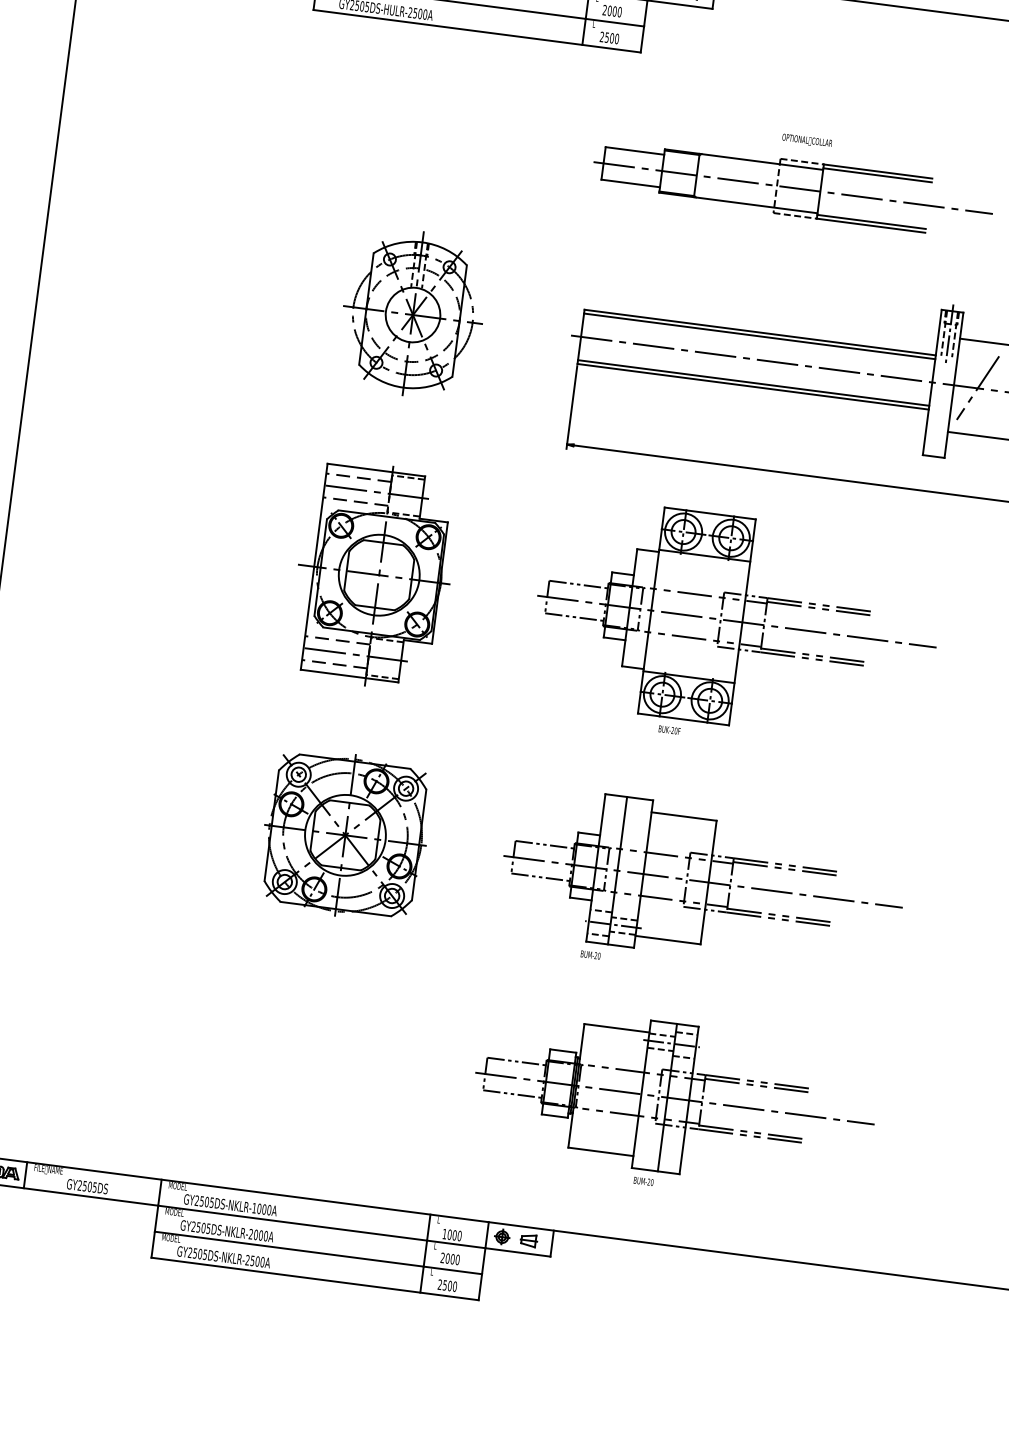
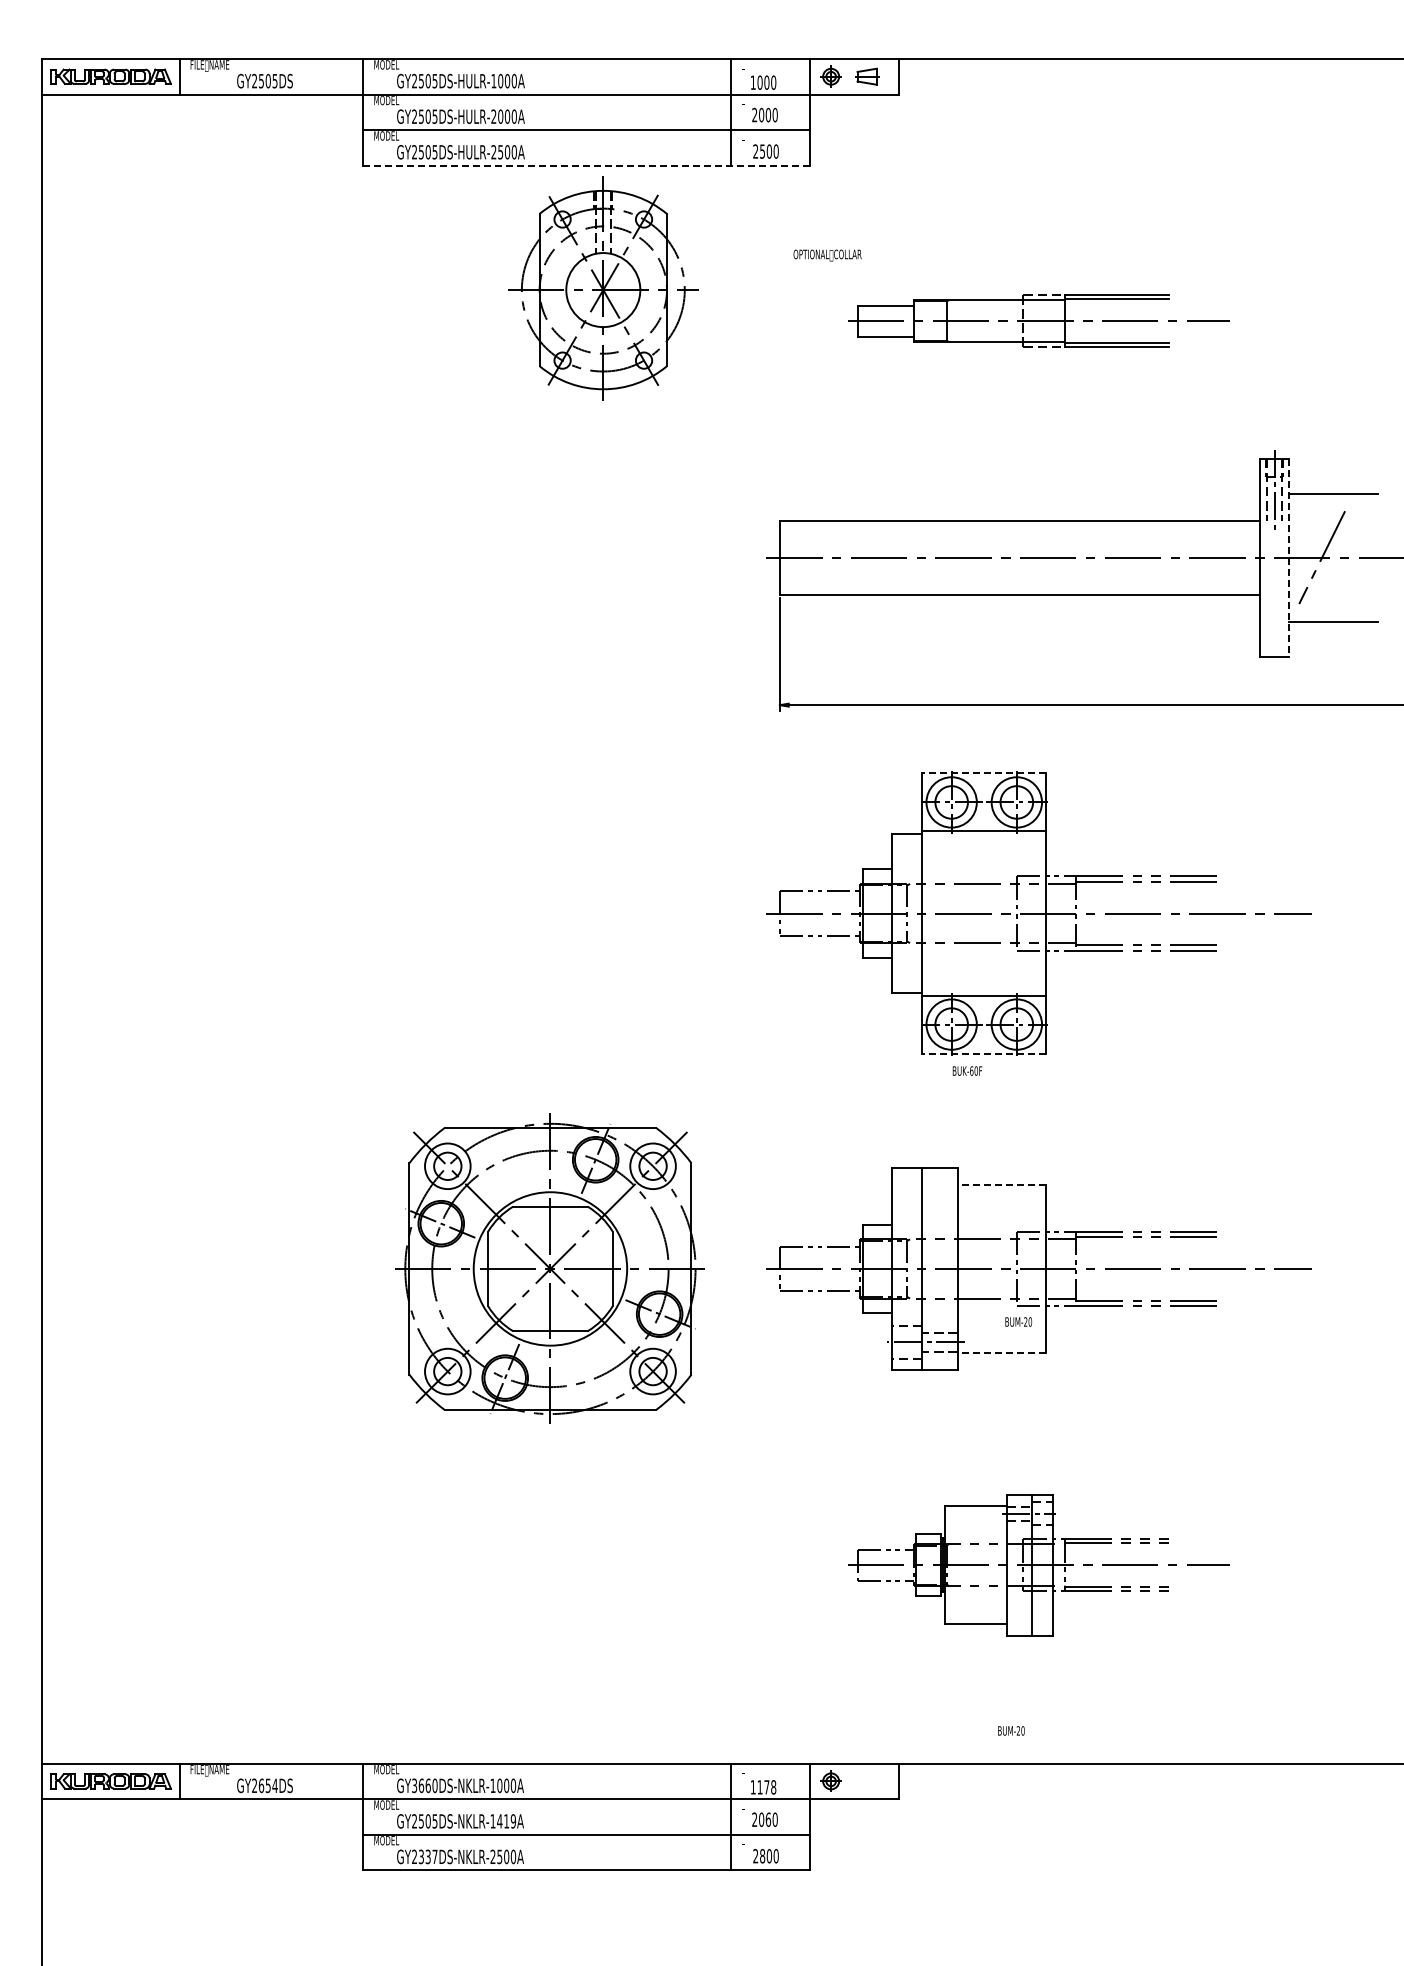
line: (477, 31) -> (587, 165), solid -> dashed
text: (807, 141) -> (827, 255), moved
part: (792, 187) -> (1038, 320), size x0.7
part: (413, 313) -> (603, 288), moved
line: (759, 336) -> (1019, 526), removed
line: (753, 382) -> (1019, 589), removed
line: (954, 385) -> (1289, 558), solid -> dashed
line: (709, 513) -> (983, 772), solid -> dashed
part: (374, 575) -> (543, 914), removed
line: (682, 719) -> (983, 1054), solid -> dashed
text: (672, 730) -> (971, 1070), BUK-20F -> BUK-60F
line: (683, 816) -> (1001, 1184), solid -> dashed
part: (344, 834) -> (549, 1268), size x1.4
line: (667, 940) -> (1001, 1353), solid -> dashed
text: (590, 954) -> (1018, 1321), moved
part: (674, 1098) -> (1038, 1564), size x0.7
text: (643, 1181) -> (1011, 1730), moved
text: (89, 1186) -> (267, 1785), GY2505DS -> GY2654DS
text: (204, 1201) -> (424, 1785), GY2505DS-NKLR-1000A -> GY3660DS-NKLR-1000A
text: (257, 1235) -> (502, 1821), GY2505DS-NKLR-2000A -> GY2505DS-NKLR-1419A
text: (454, 1235) -> (766, 1787), 1000 -> 1178
part: (528, 1240) -> (867, 1781), removed
text: (200, 1253) -> (428, 1856), GY2505DS-NKLR-2500A -> GY2337DS-NKLR-2500A
text: (452, 1259) -> (768, 1819), 2000 -> 2060
text: (444, 1285) -> (762, 1856), 2500 -> 2800

